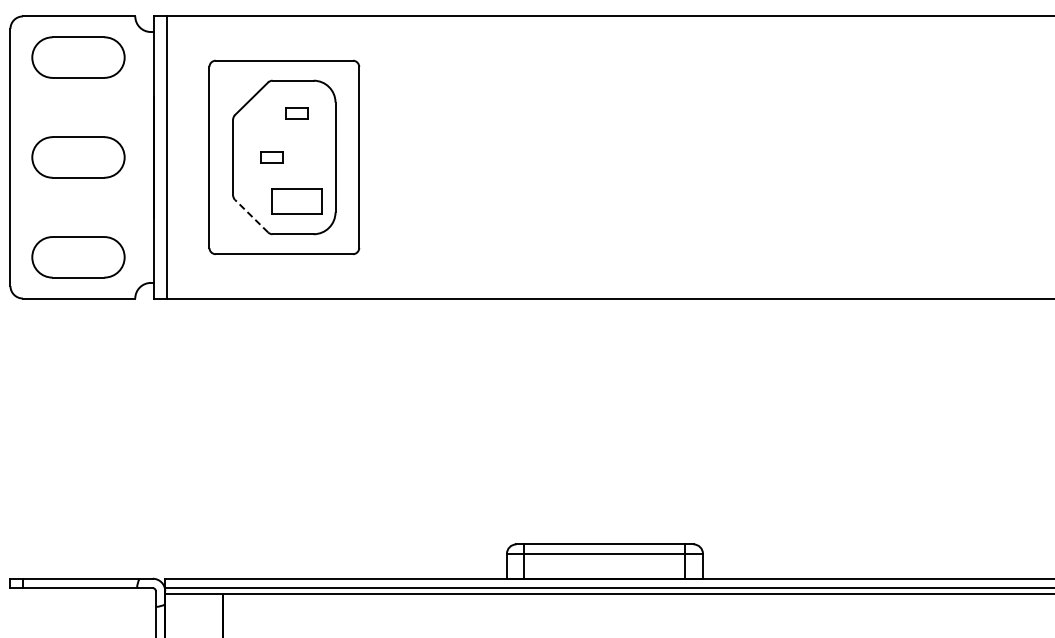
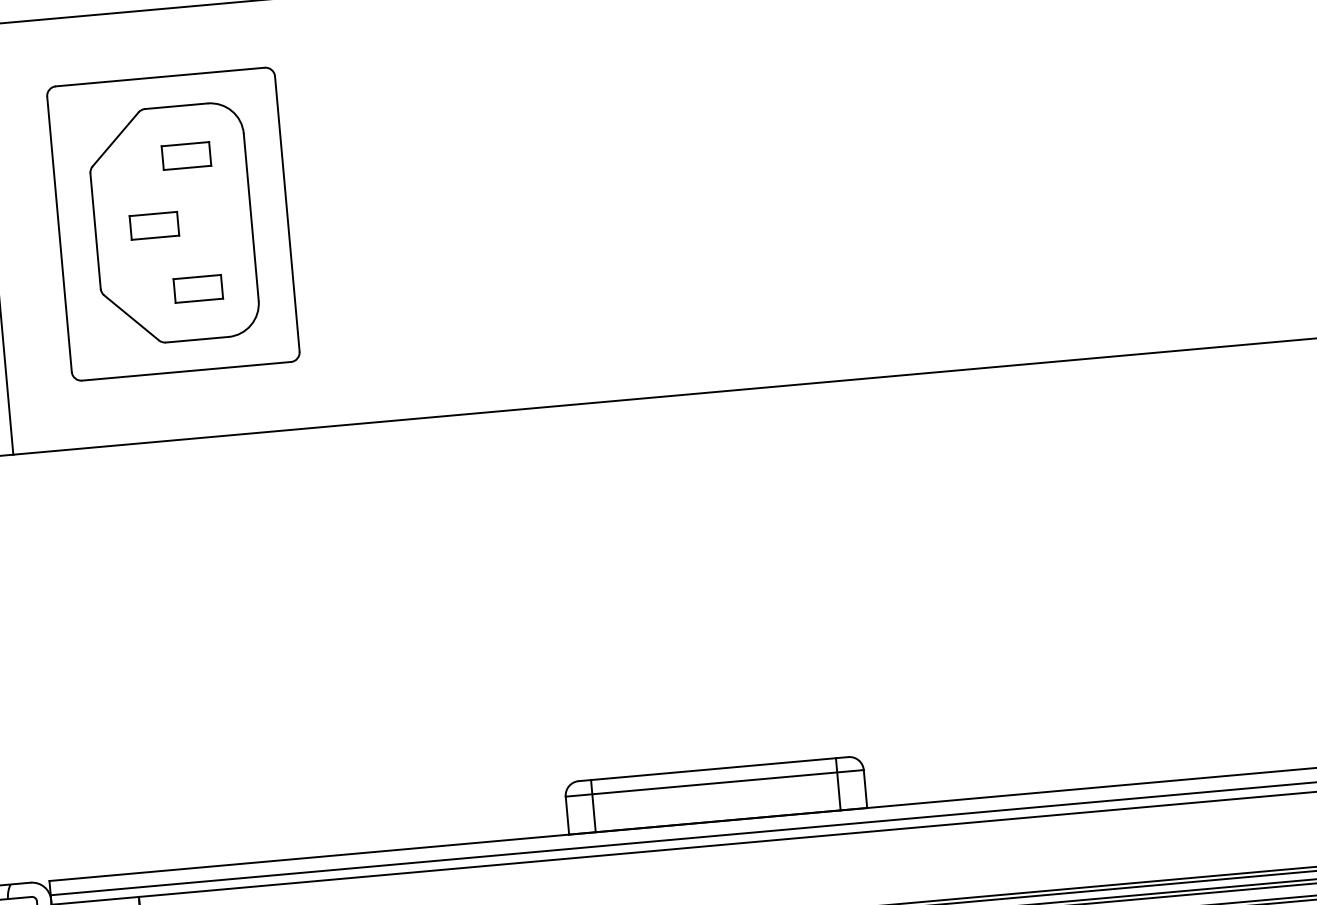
part: (296, 113) -> (185, 155), size x1.43
part: (271, 157) -> (153, 225), size x1.43
part: (296, 200) -> (197, 287), size x0.62
line: (251, 215) -> (131, 316), dashed -> solid

